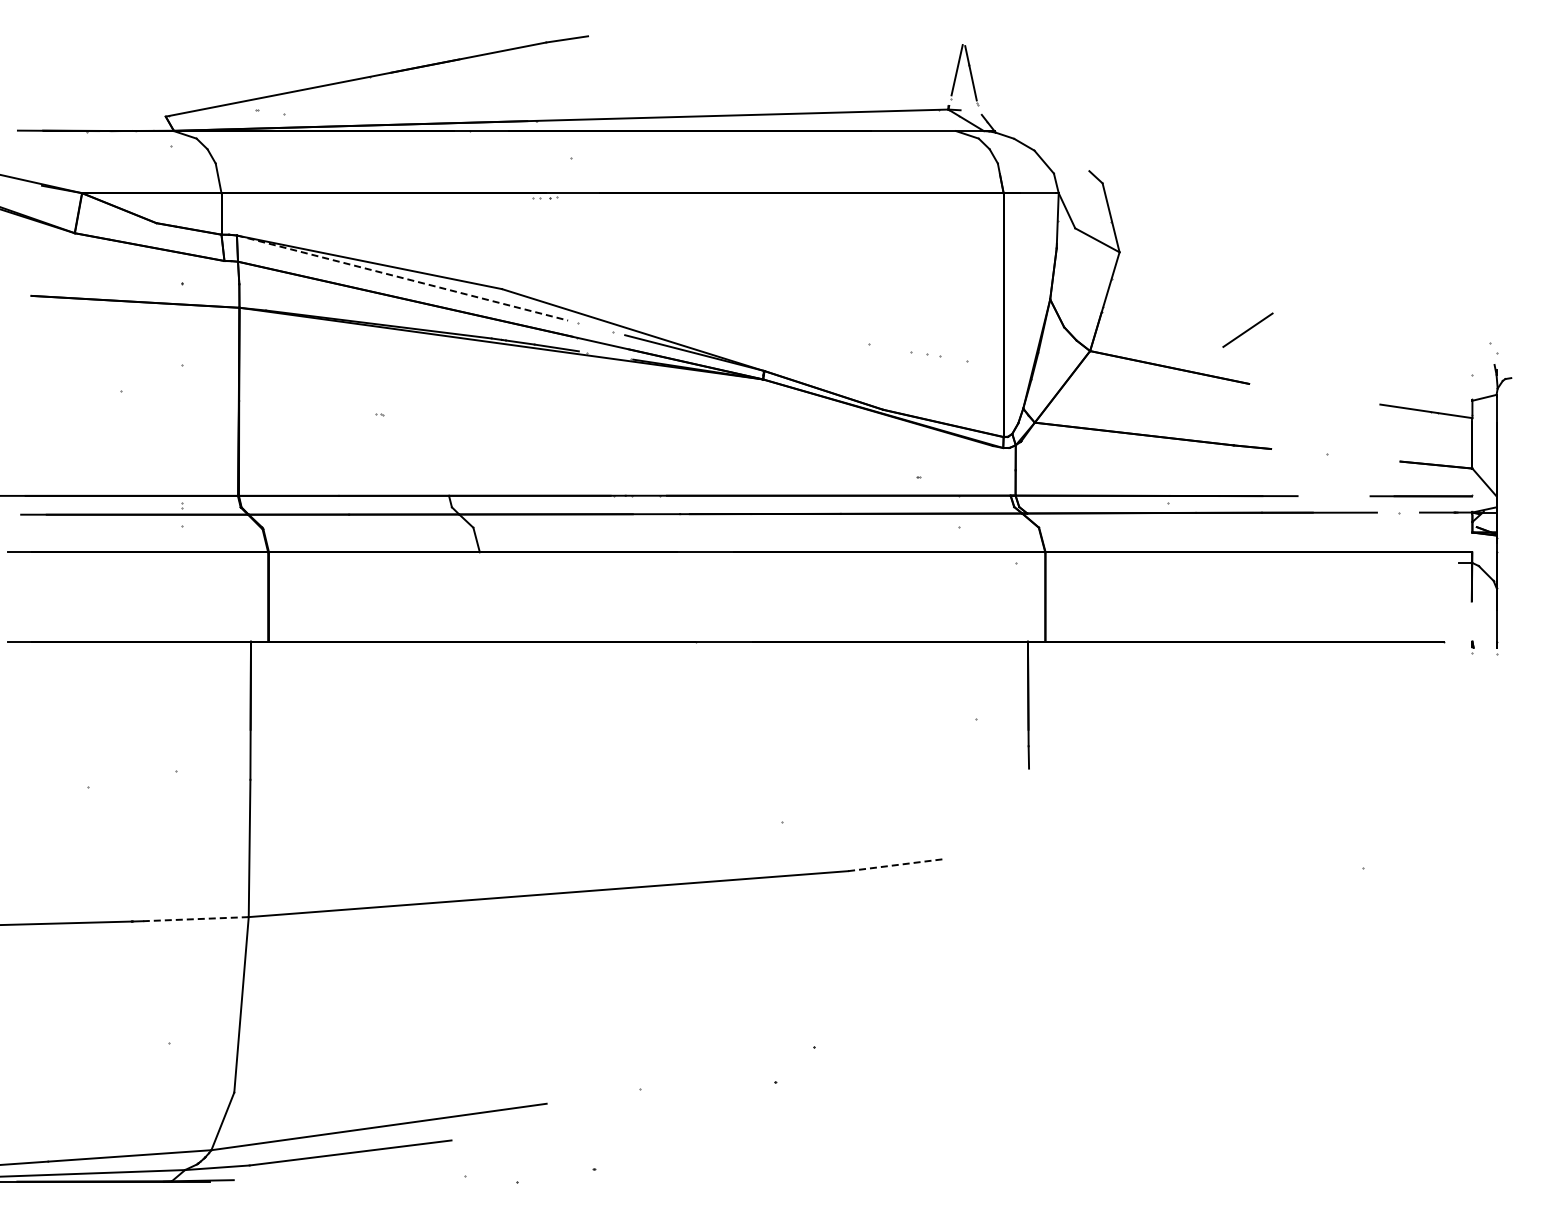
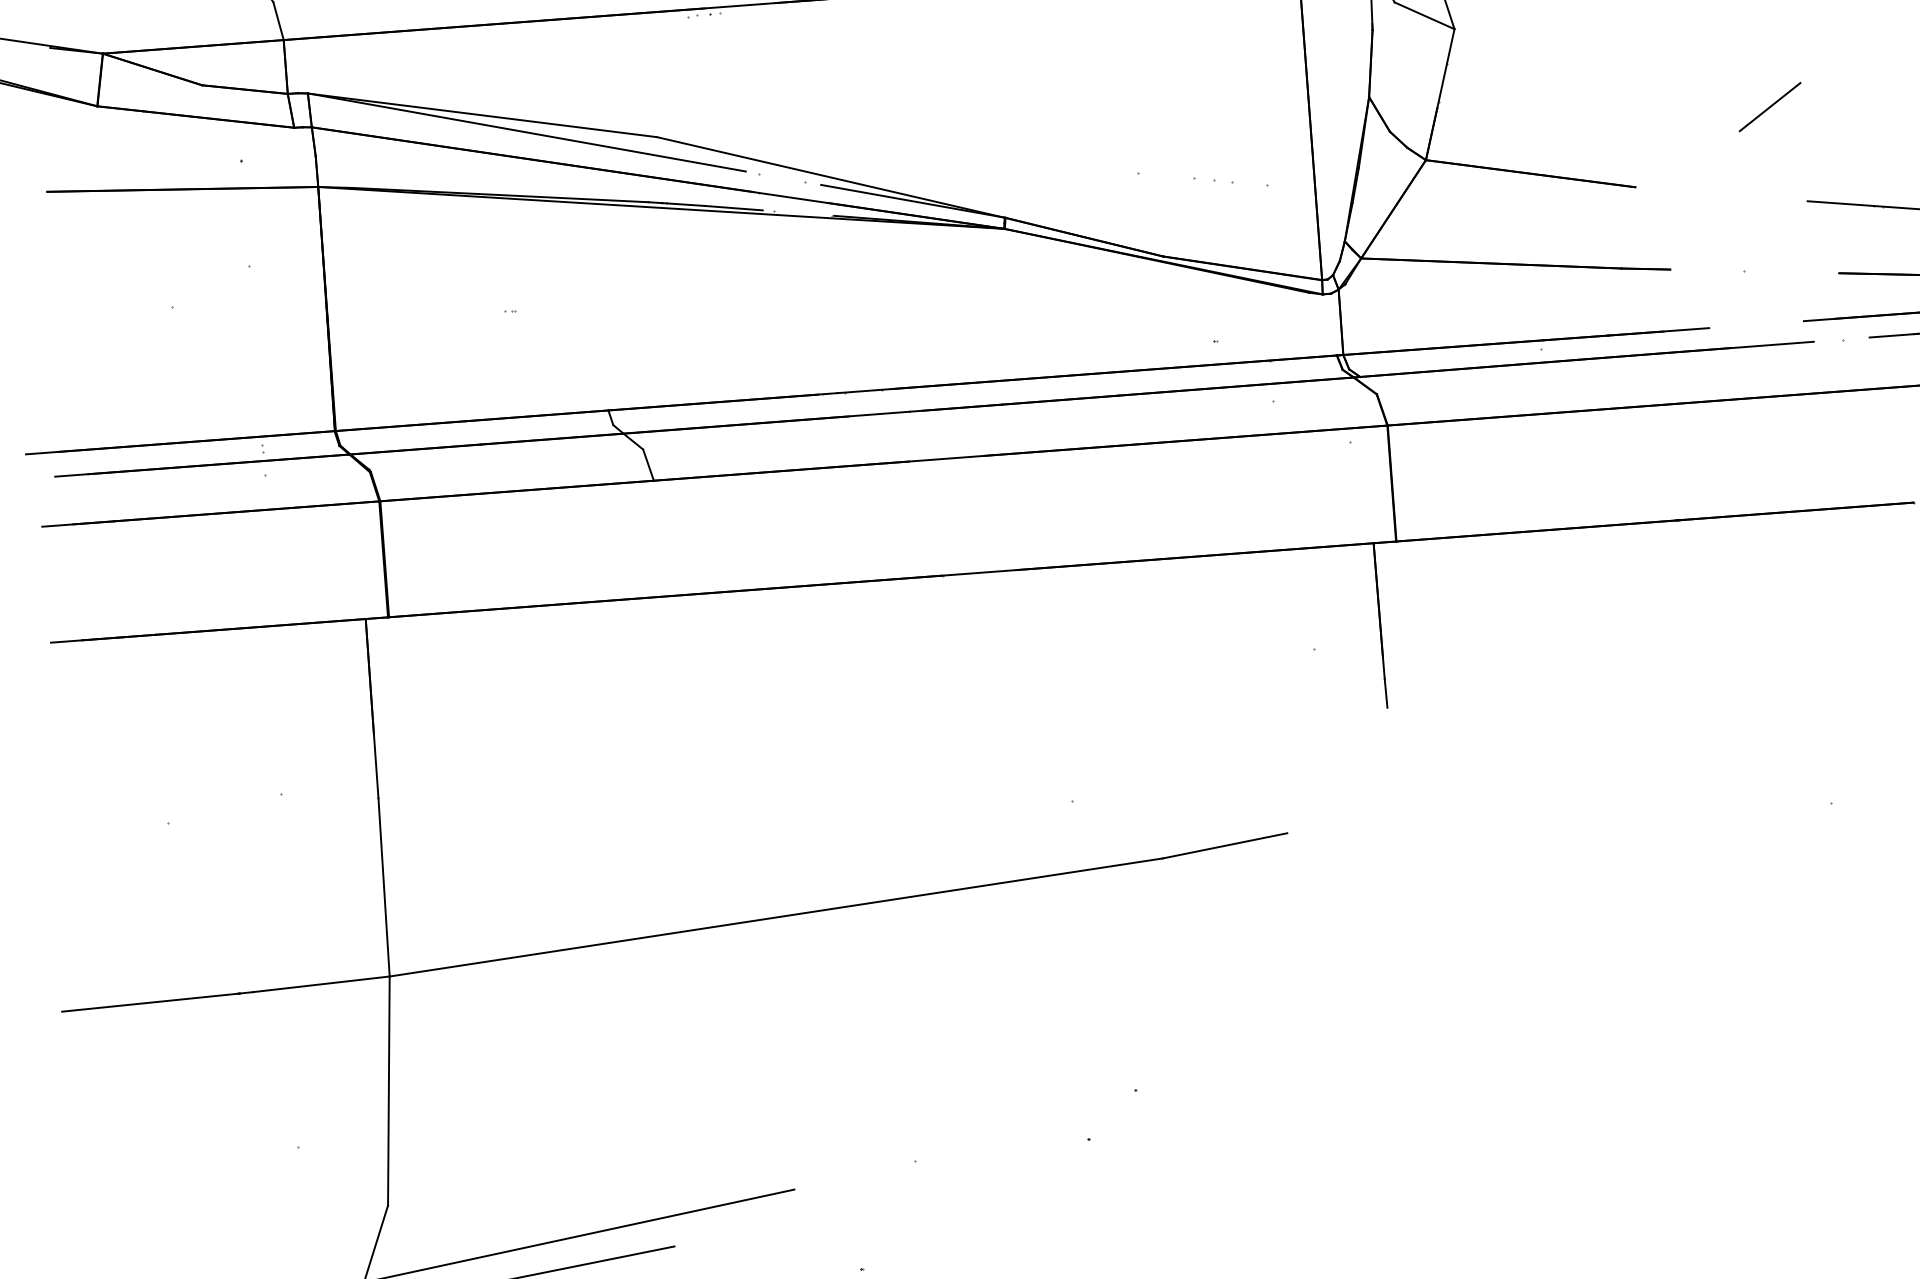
line: (402, 278) -> (526, 133), dashed -> solid
line: (1247, 329) -> (1769, 106), moved
line: (896, 865) -> (1224, 846), dashed -> solid
line: (196, 919) -> (322, 984), dashed -> solid

